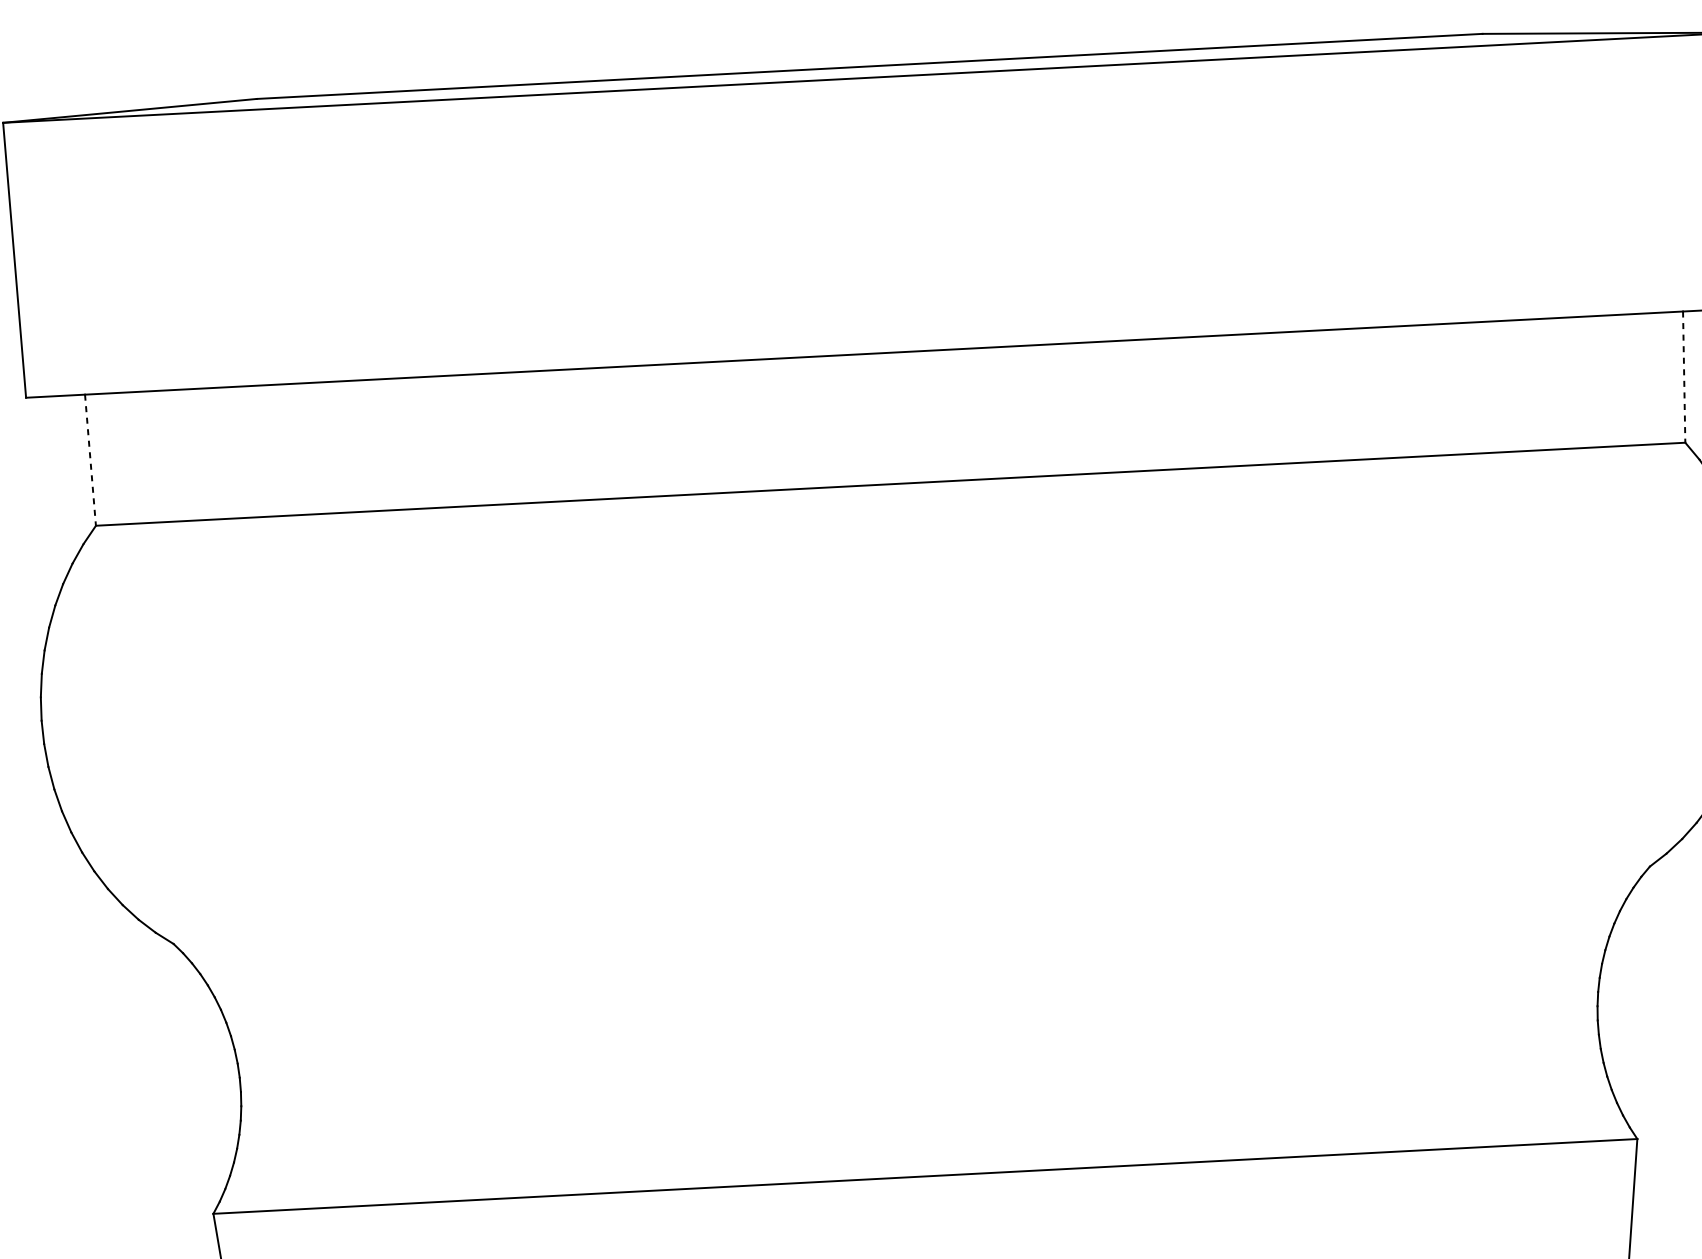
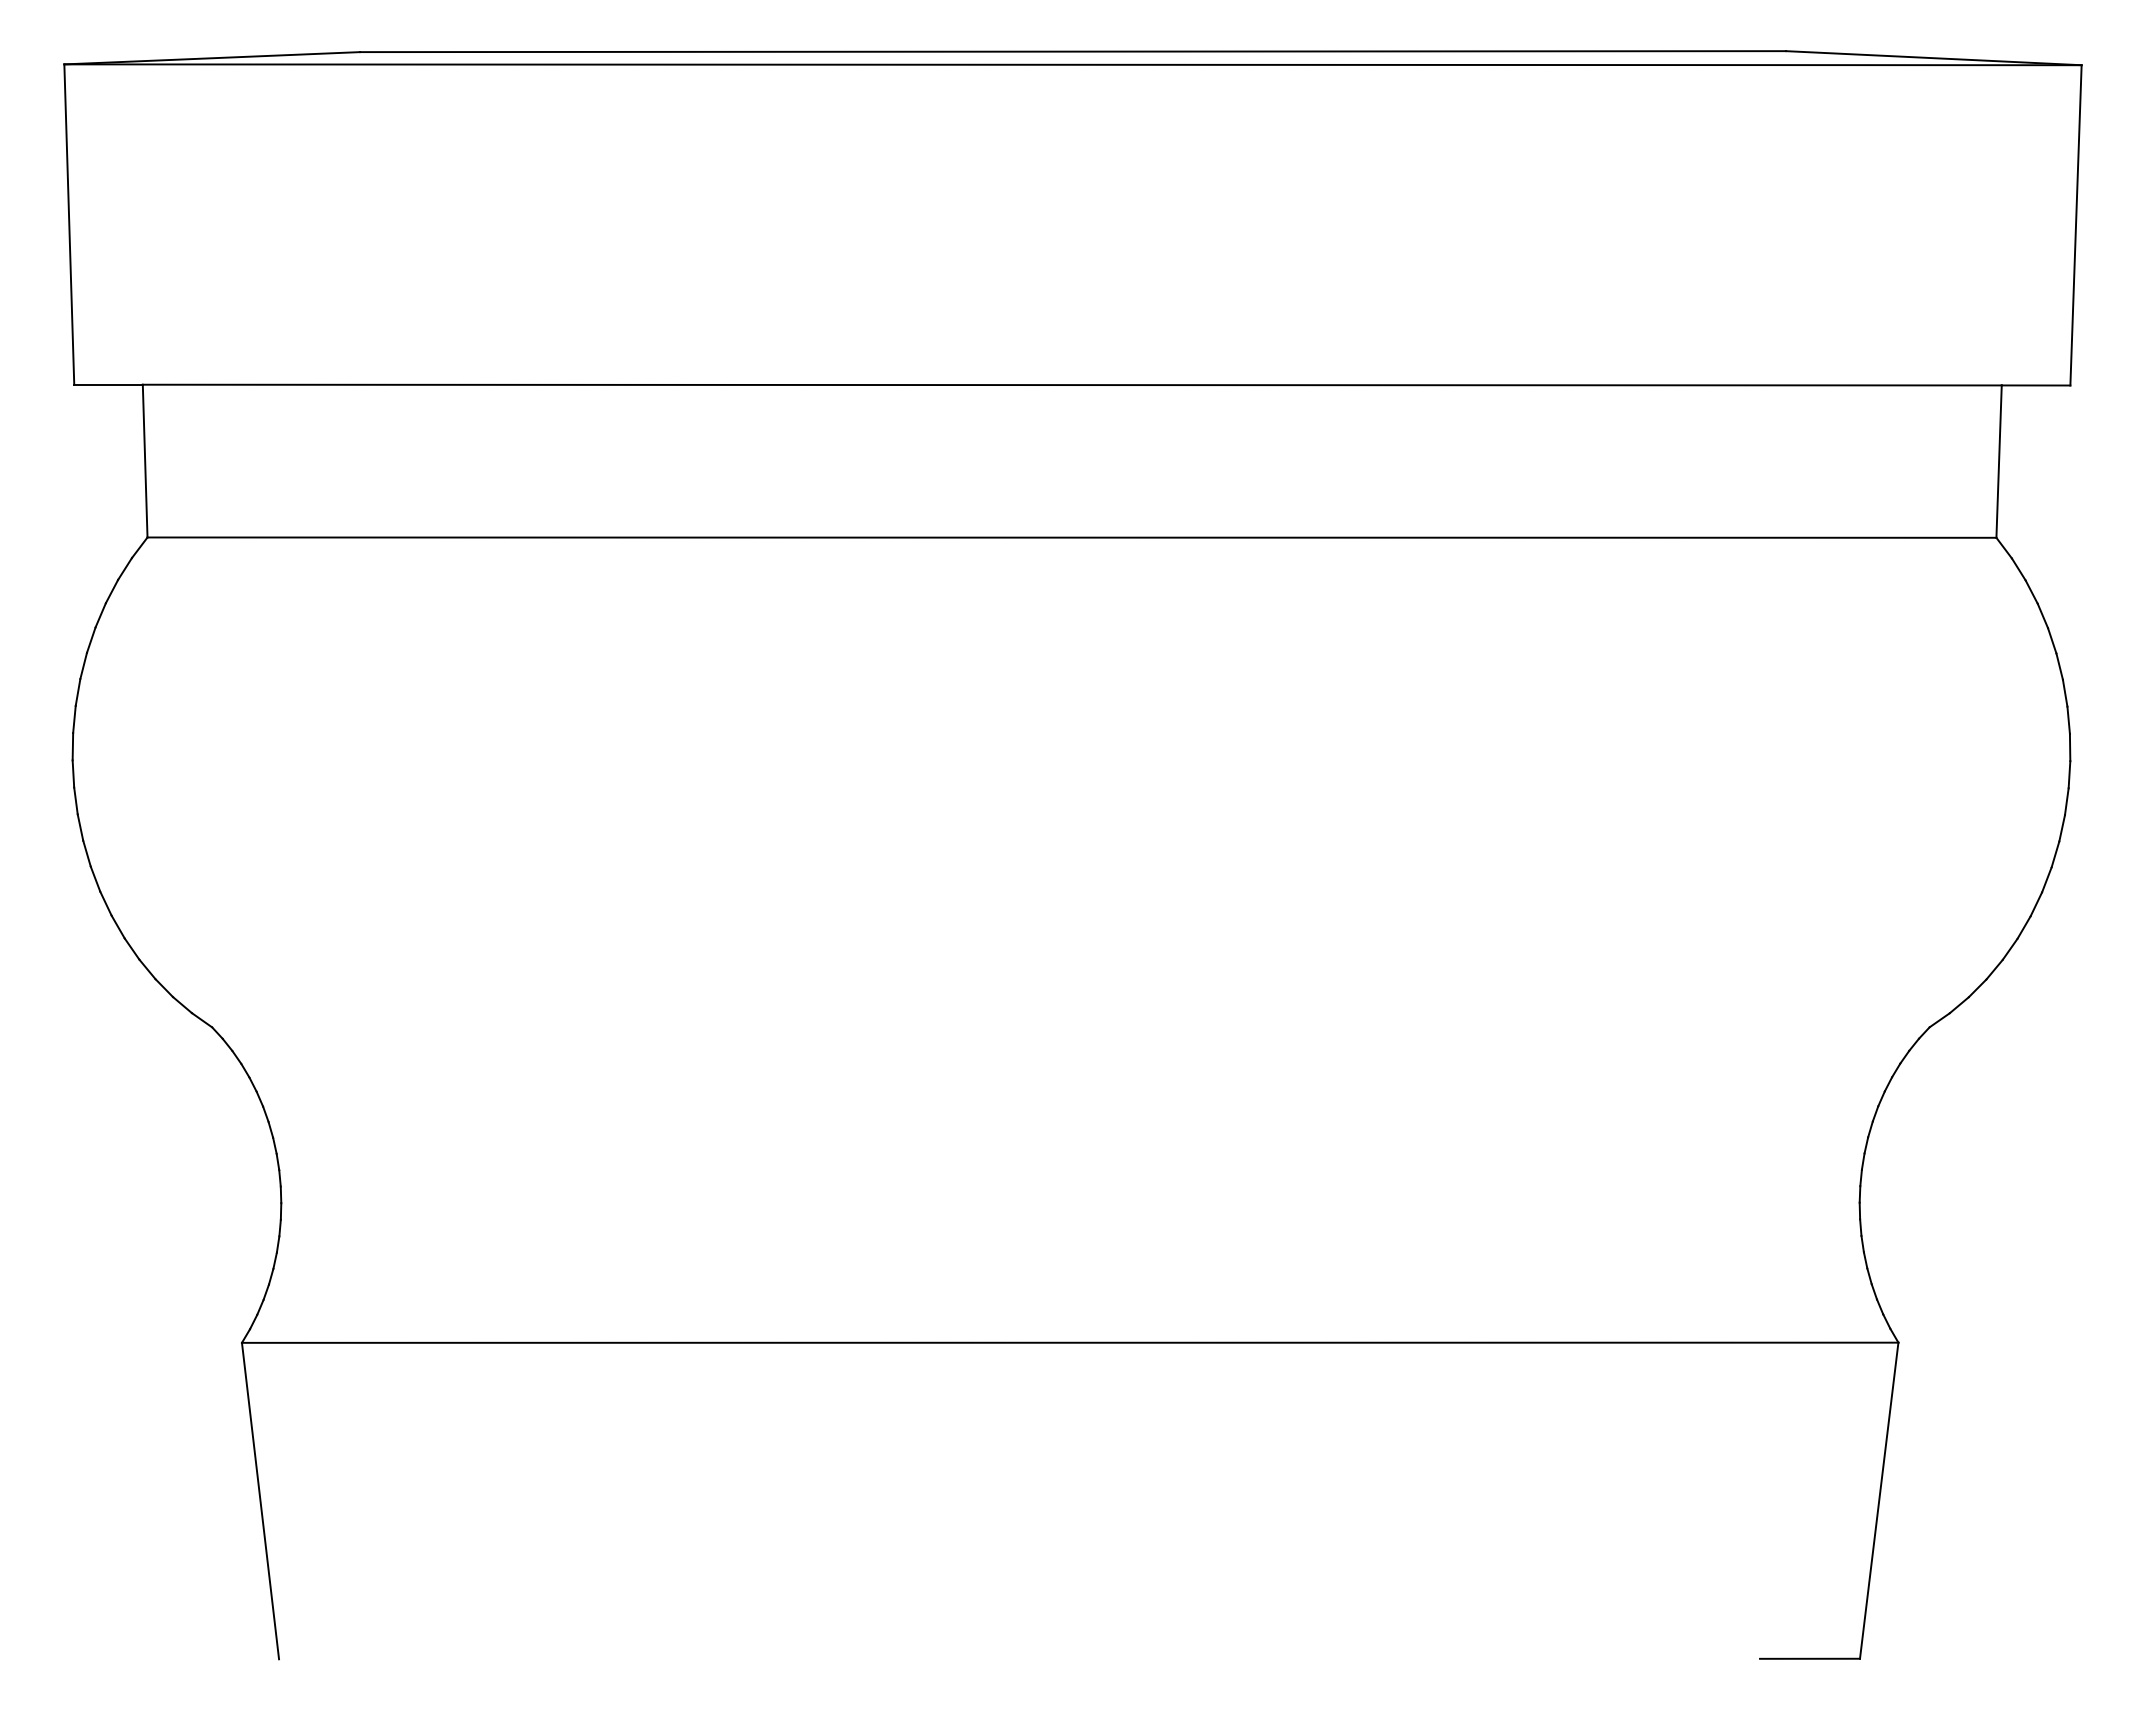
line: (1684, 377) -> (1999, 462), dashed -> solid
line: (90, 460) -> (145, 461), dashed -> solid

